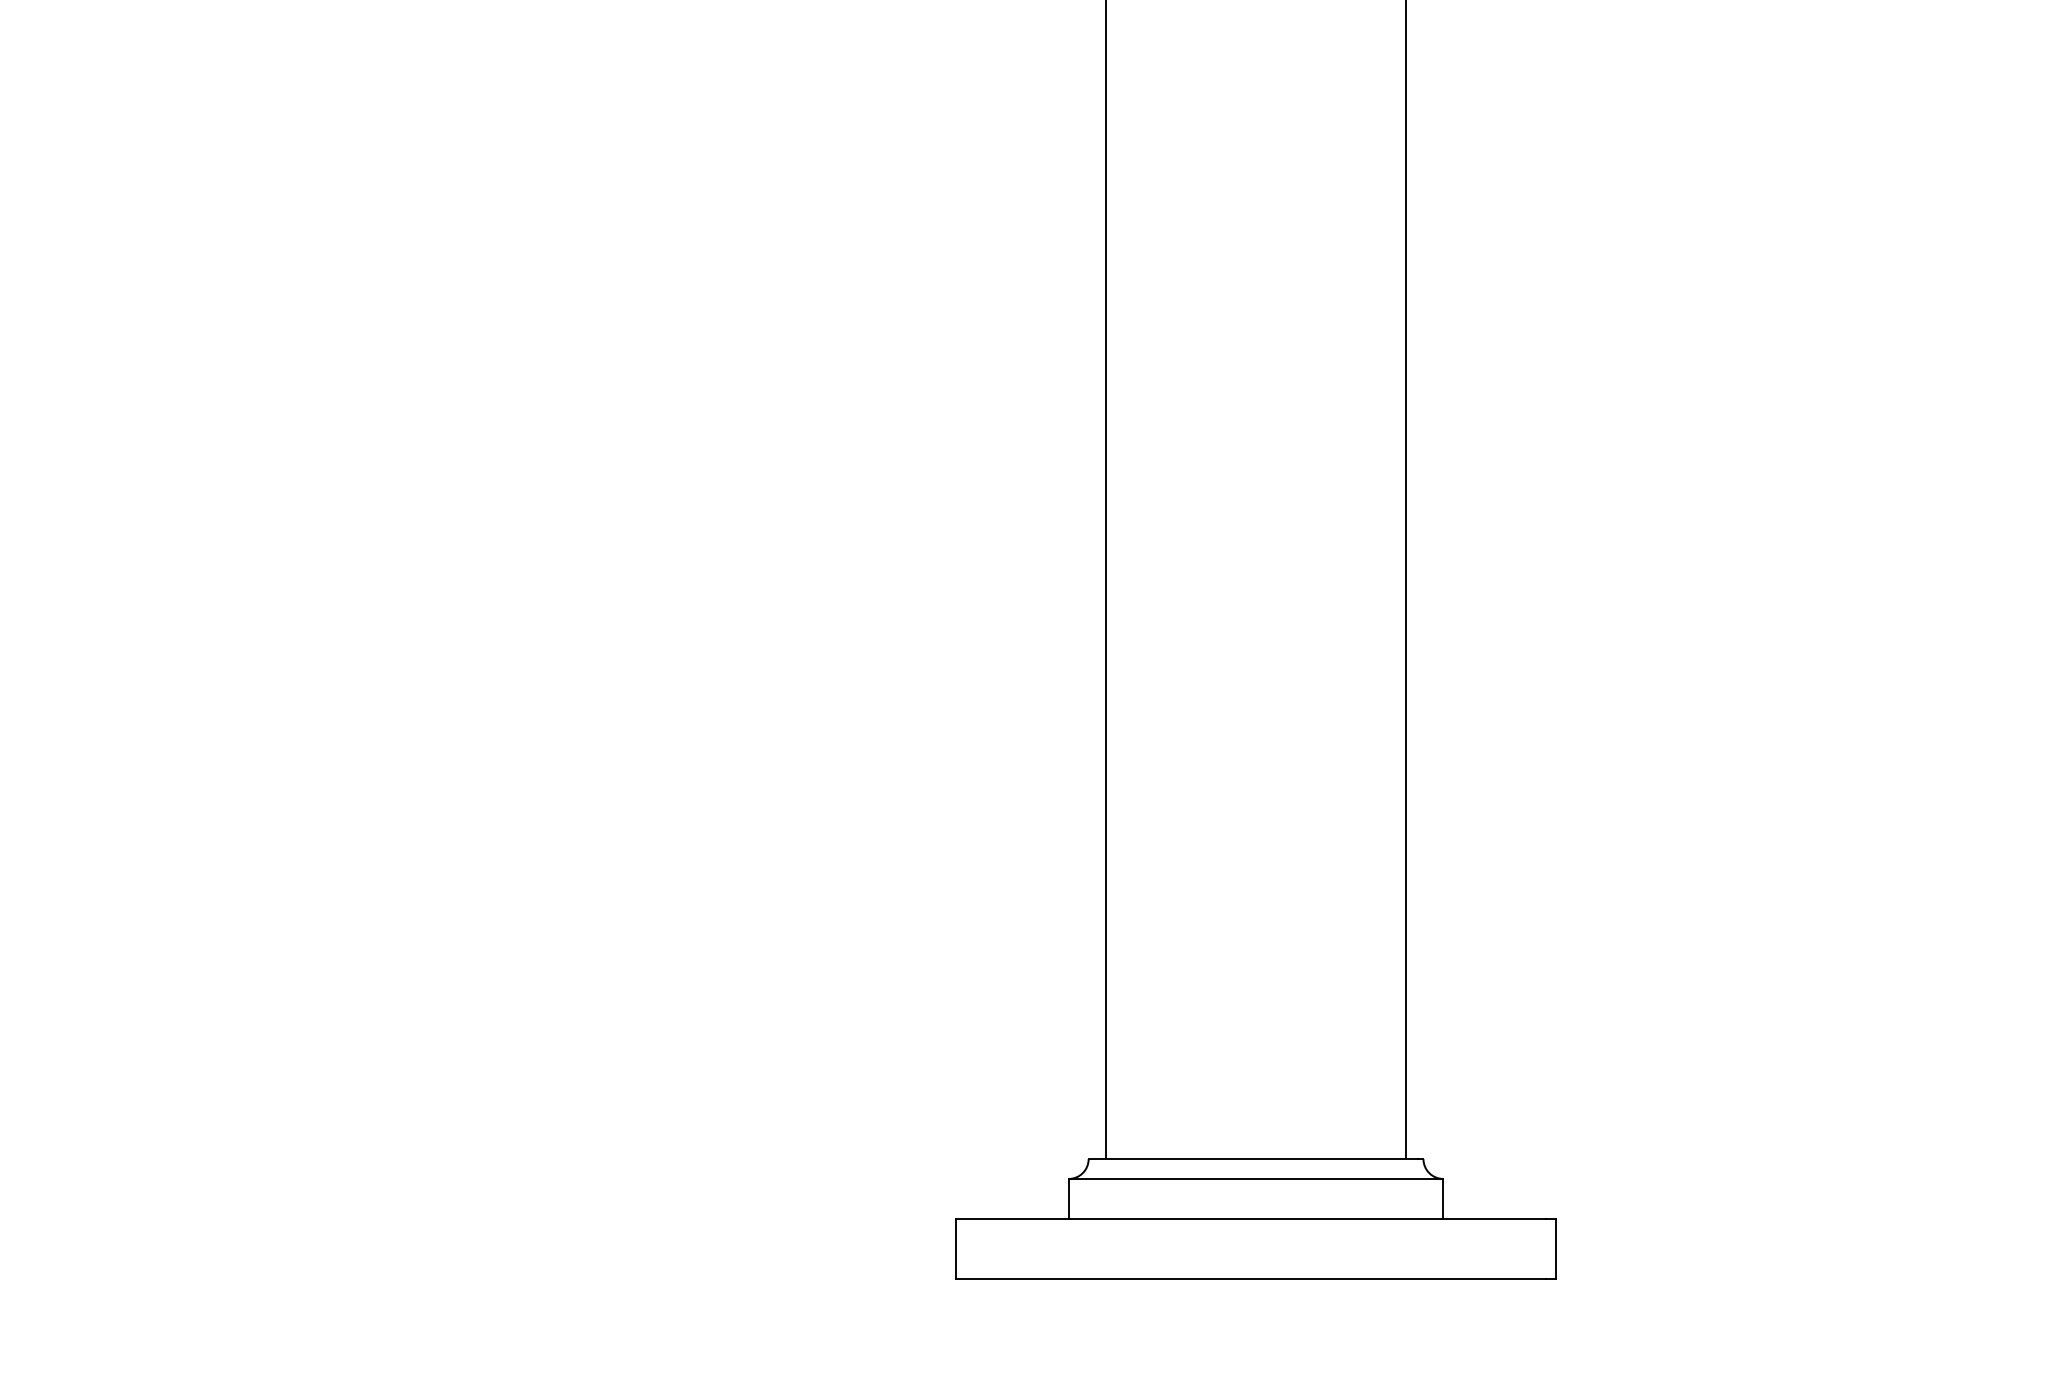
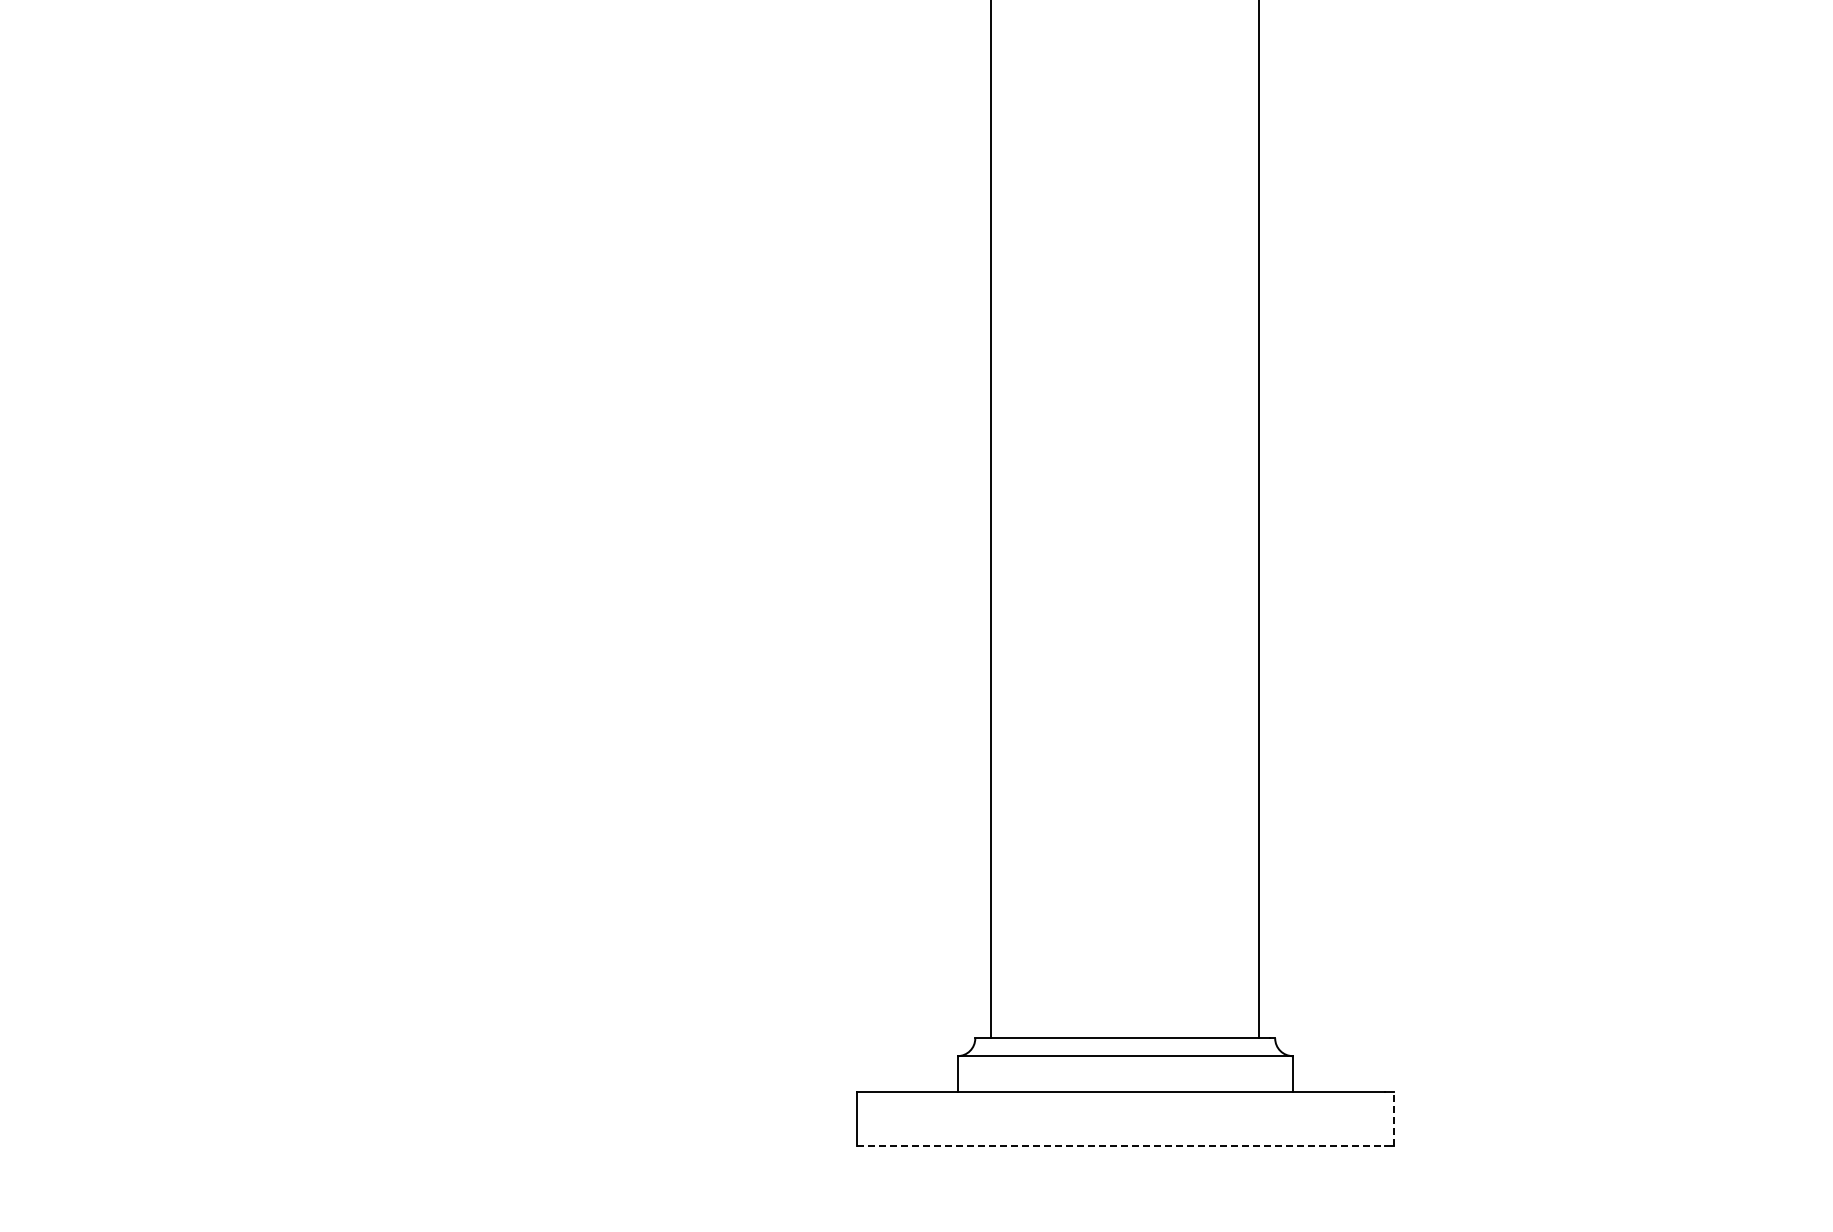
line: (1555, 1248) -> (1393, 1118), solid -> dashed
line: (1251, 1278) -> (1121, 1145), solid -> dashed

